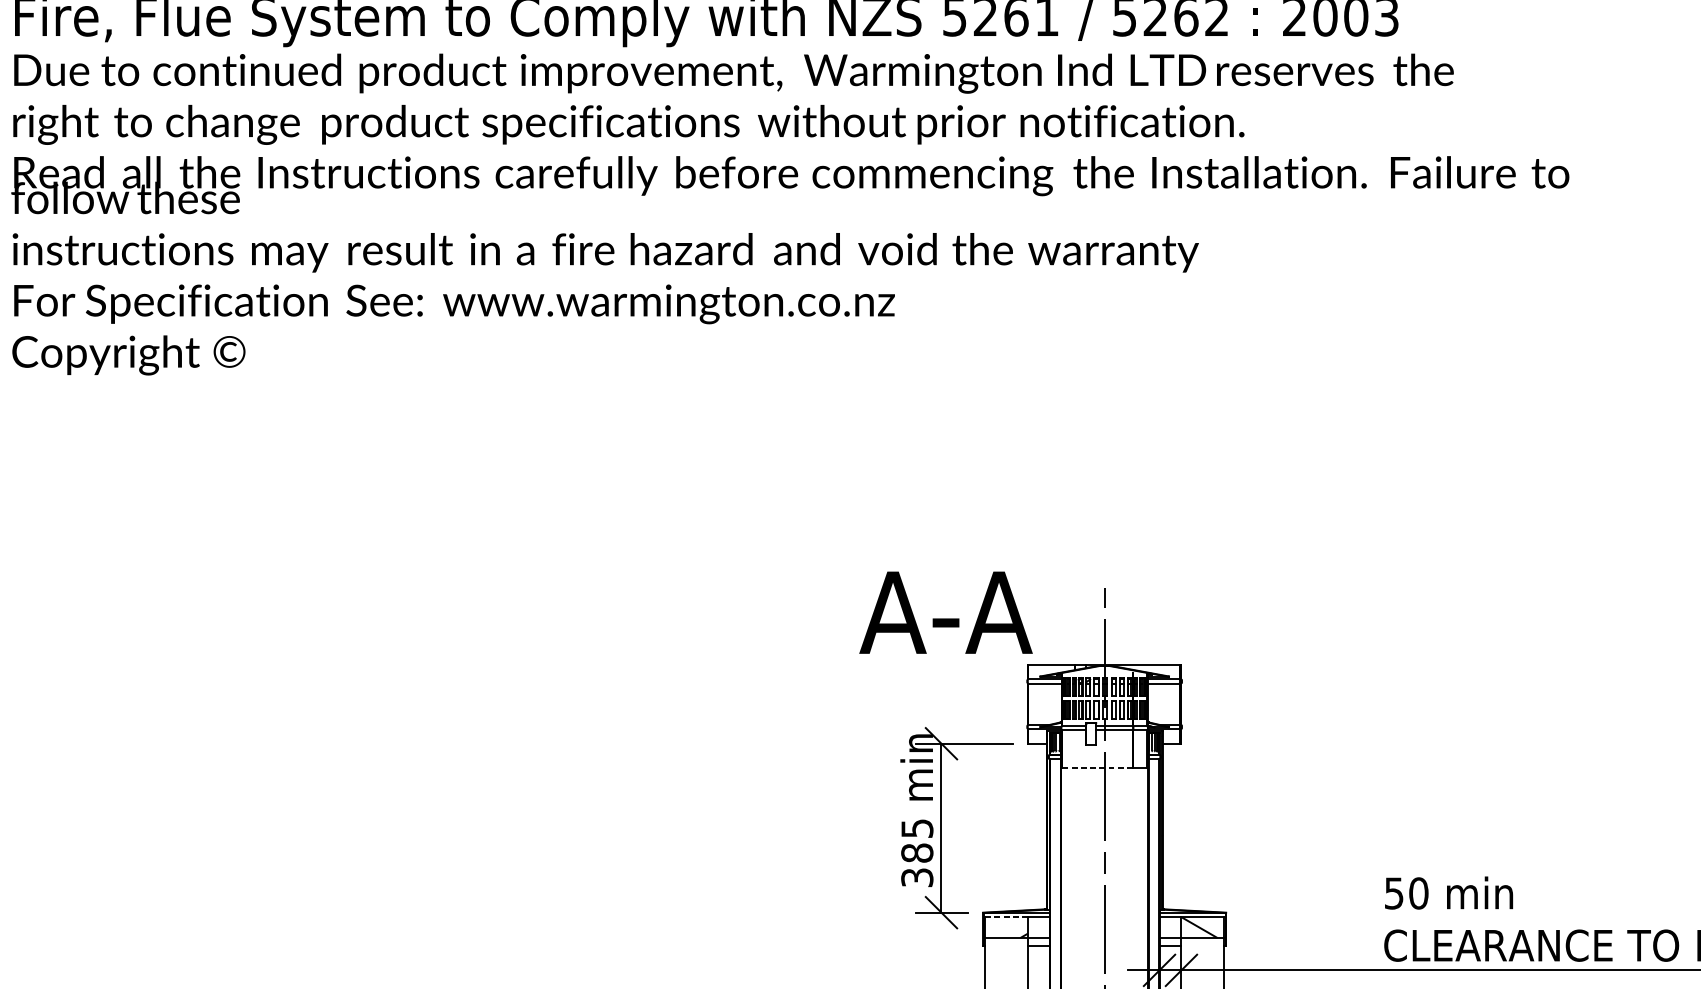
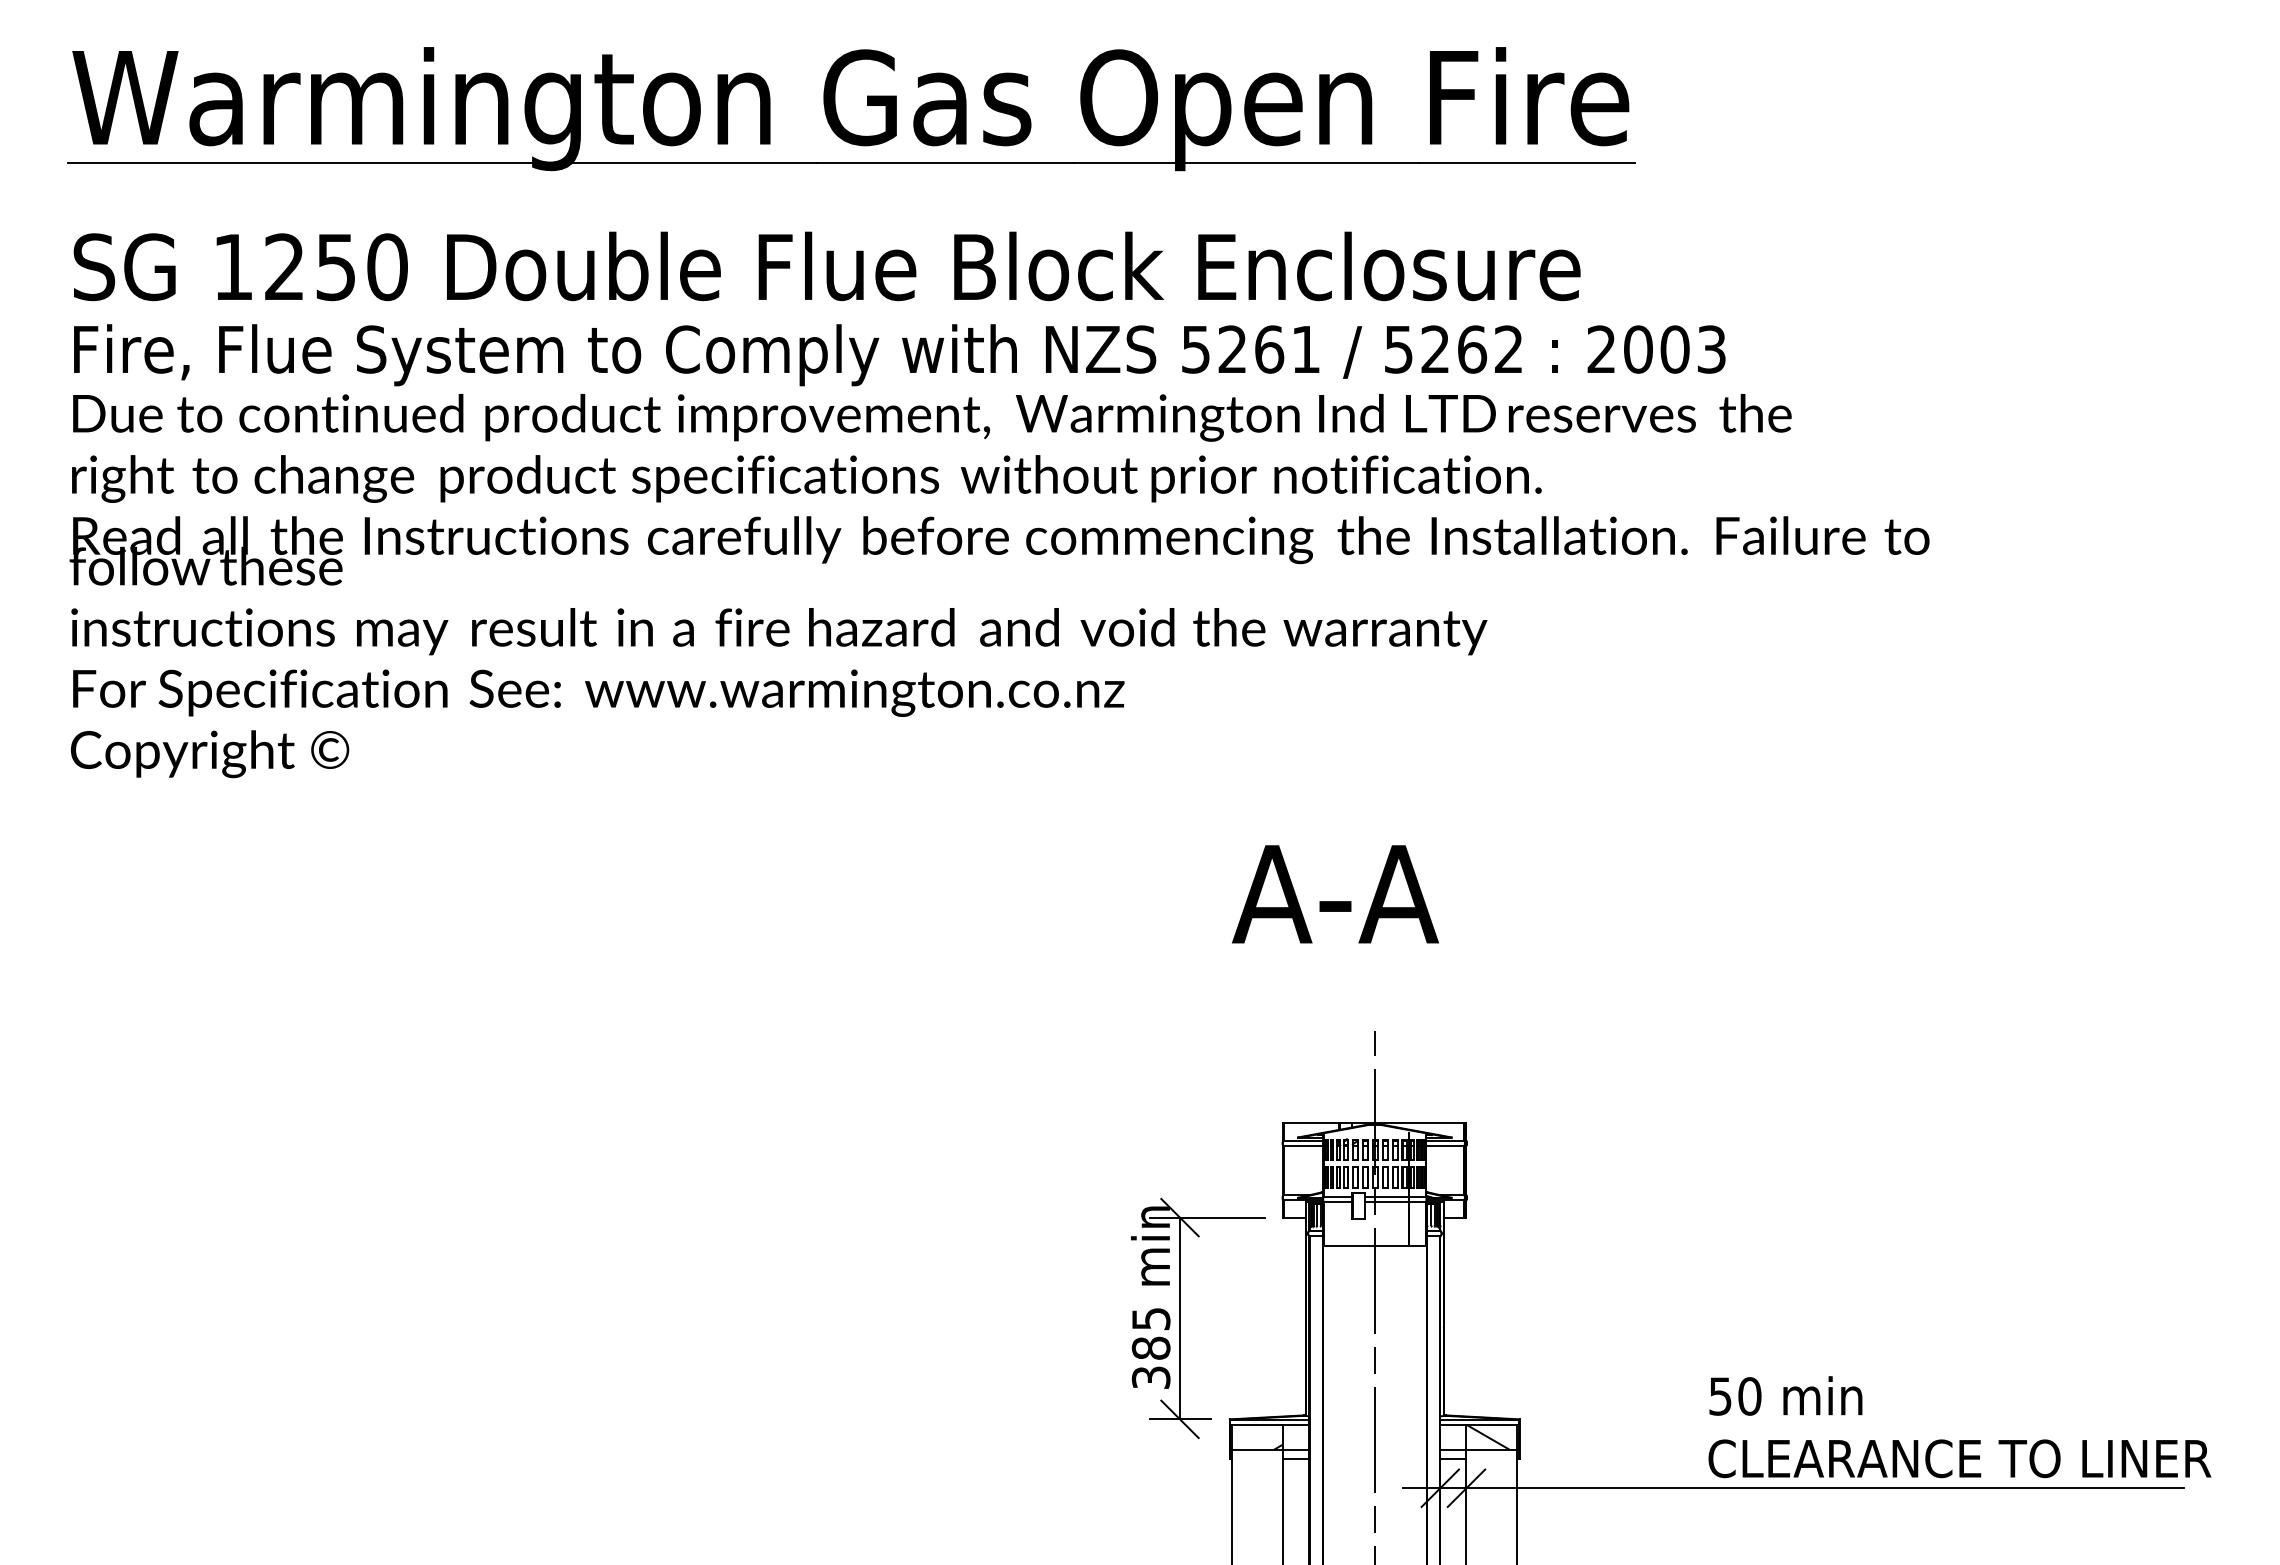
text: (946, 612) -> (1335, 894), moved
line: (1096, 767) -> (1365, 1246), dashed -> solid
line: (1006, 917) -> (1257, 1425), dashed -> solid

